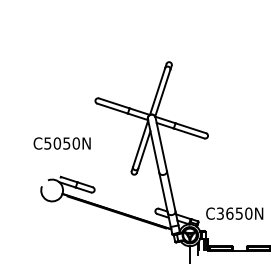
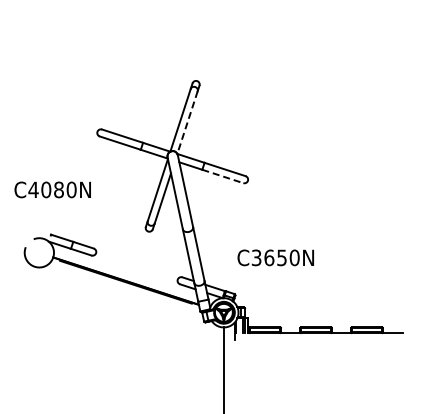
line: (162, 93) -> (187, 122), solid -> dashed
line: (188, 133) -> (222, 176), solid -> dashed
text: (56, 143) -> (45, 189), C5050N -> C4080N
text: (234, 213) -> (275, 257), moved

